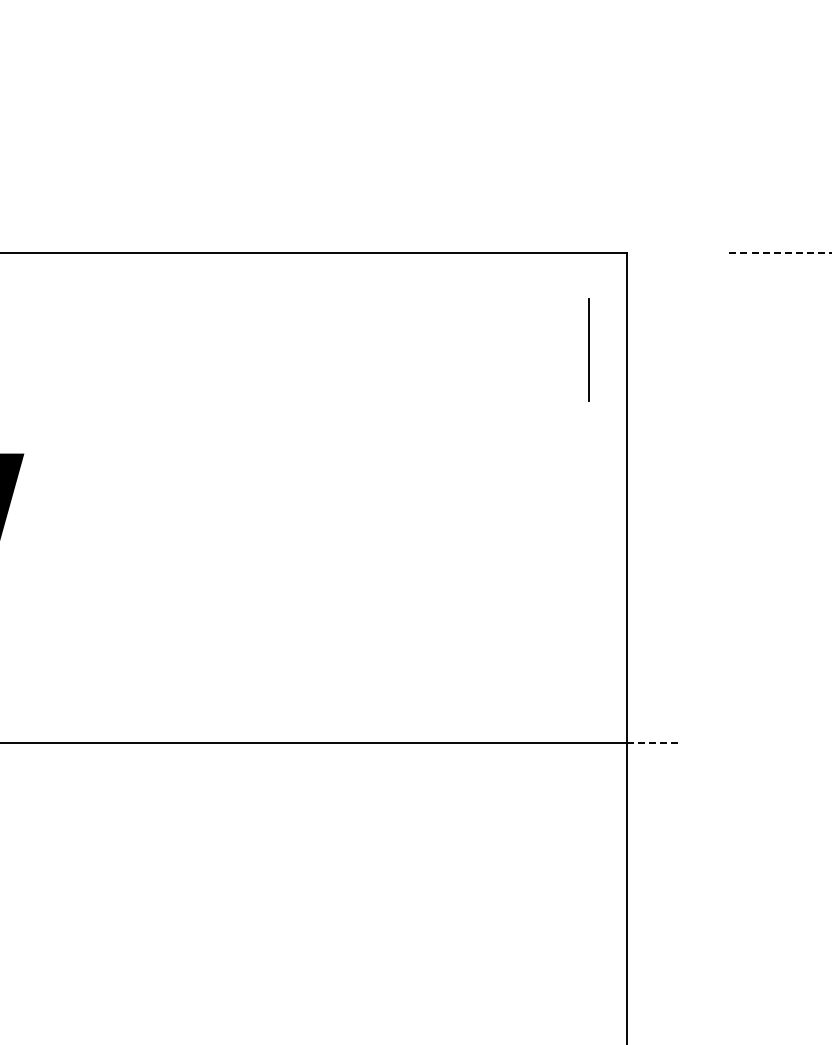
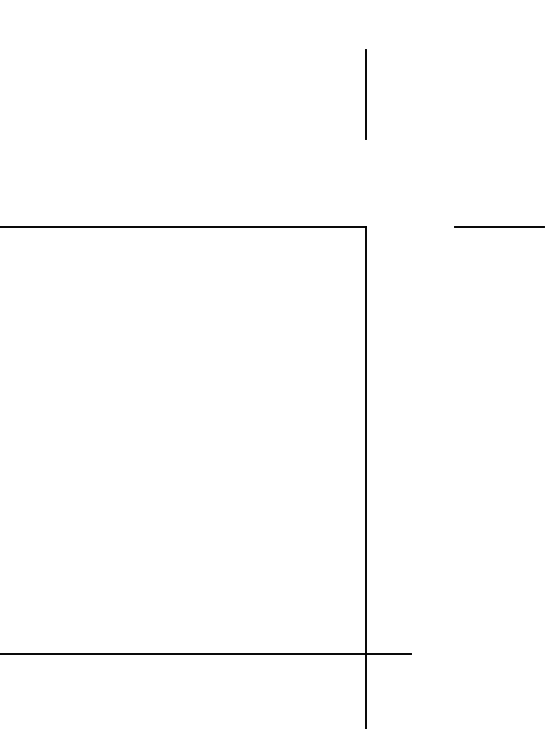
line: (781, 253) -> (500, 227), dashed -> solid
line: (588, 349) -> (365, 93), moved
line: (652, 742) -> (388, 653), dashed -> solid

